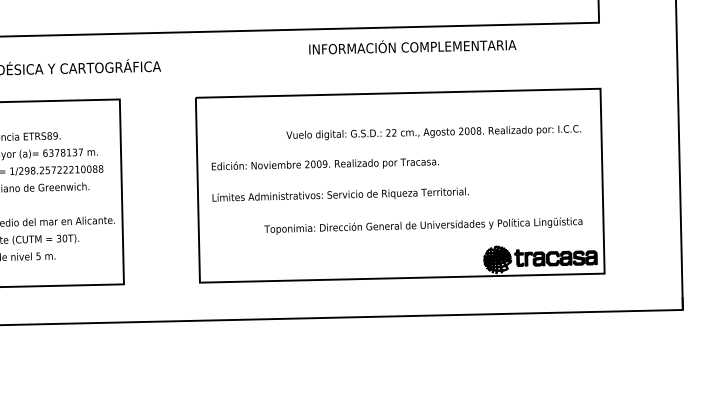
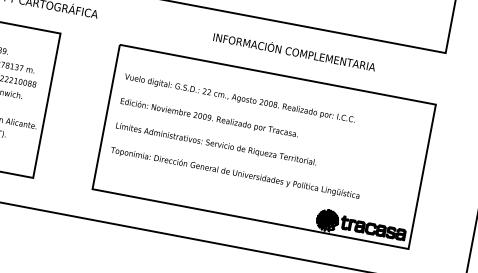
text: (412, 47) -> (294, 52), moved
text: (433, 132) -> (239, 98), moved
text: (423, 225) -> (235, 173), moved

